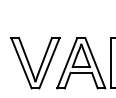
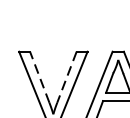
line: (25, 55) -> (39, 76), solid -> dashed
line: (44, 56) -> (66, 77), solid -> dashed

